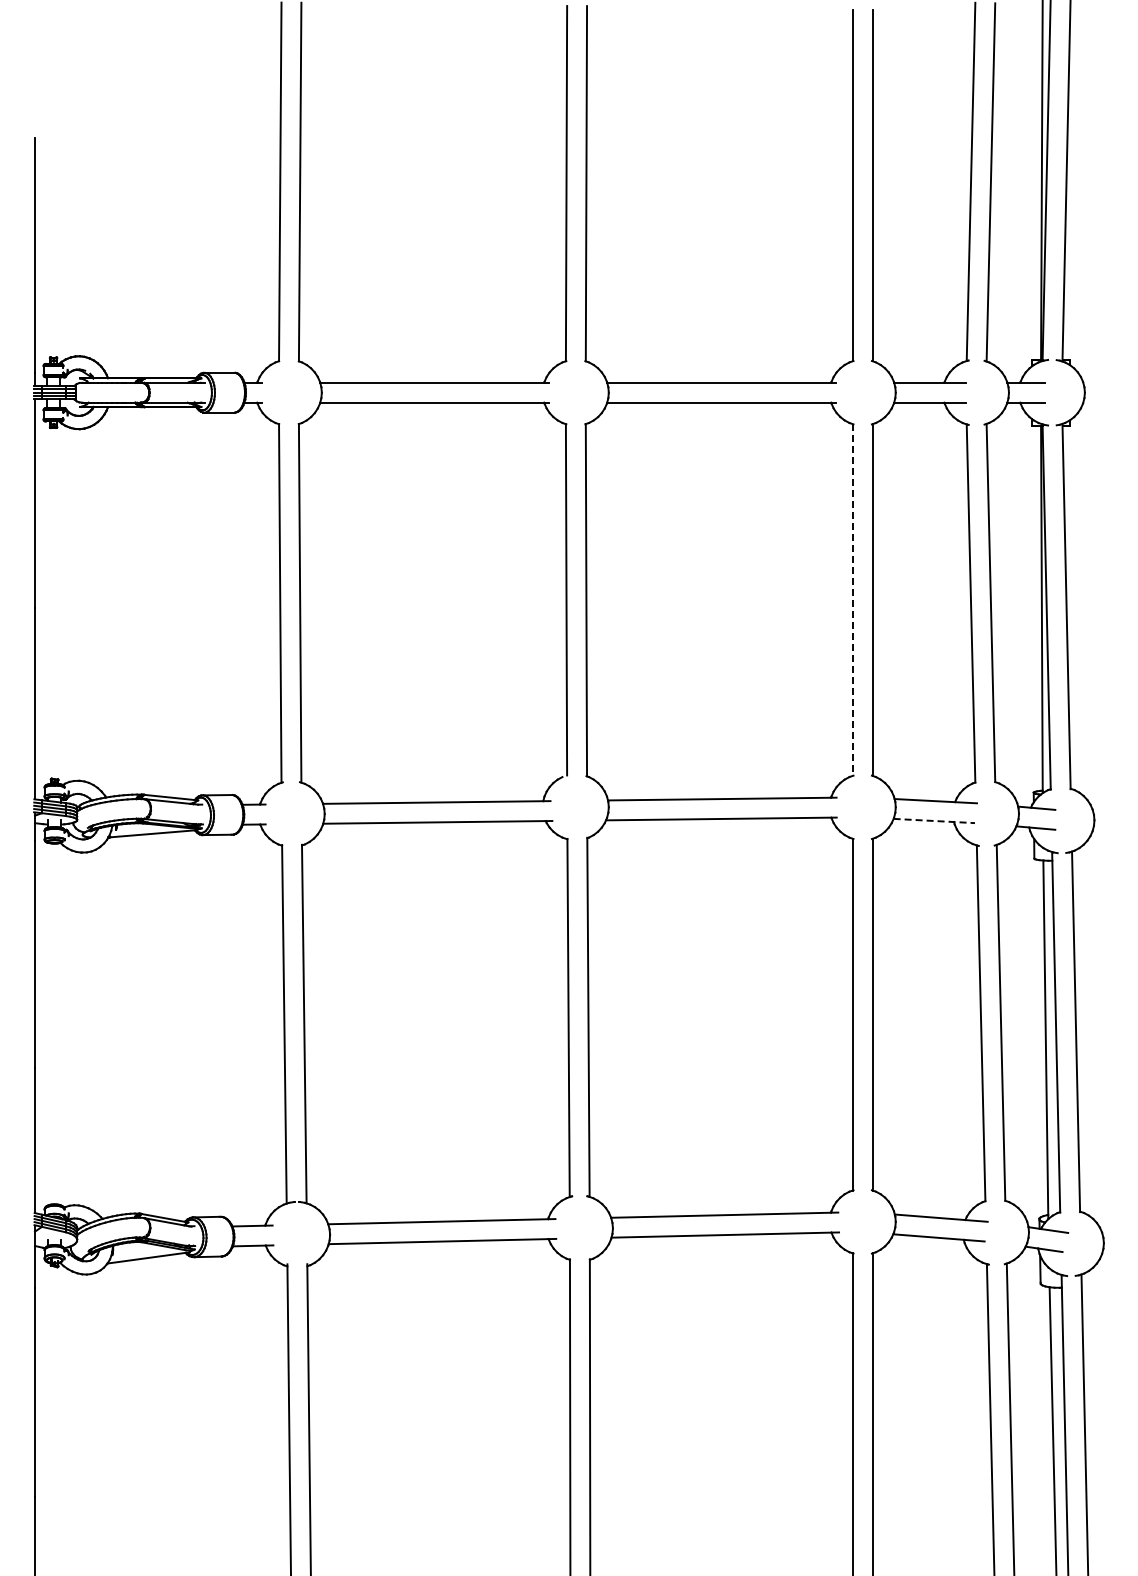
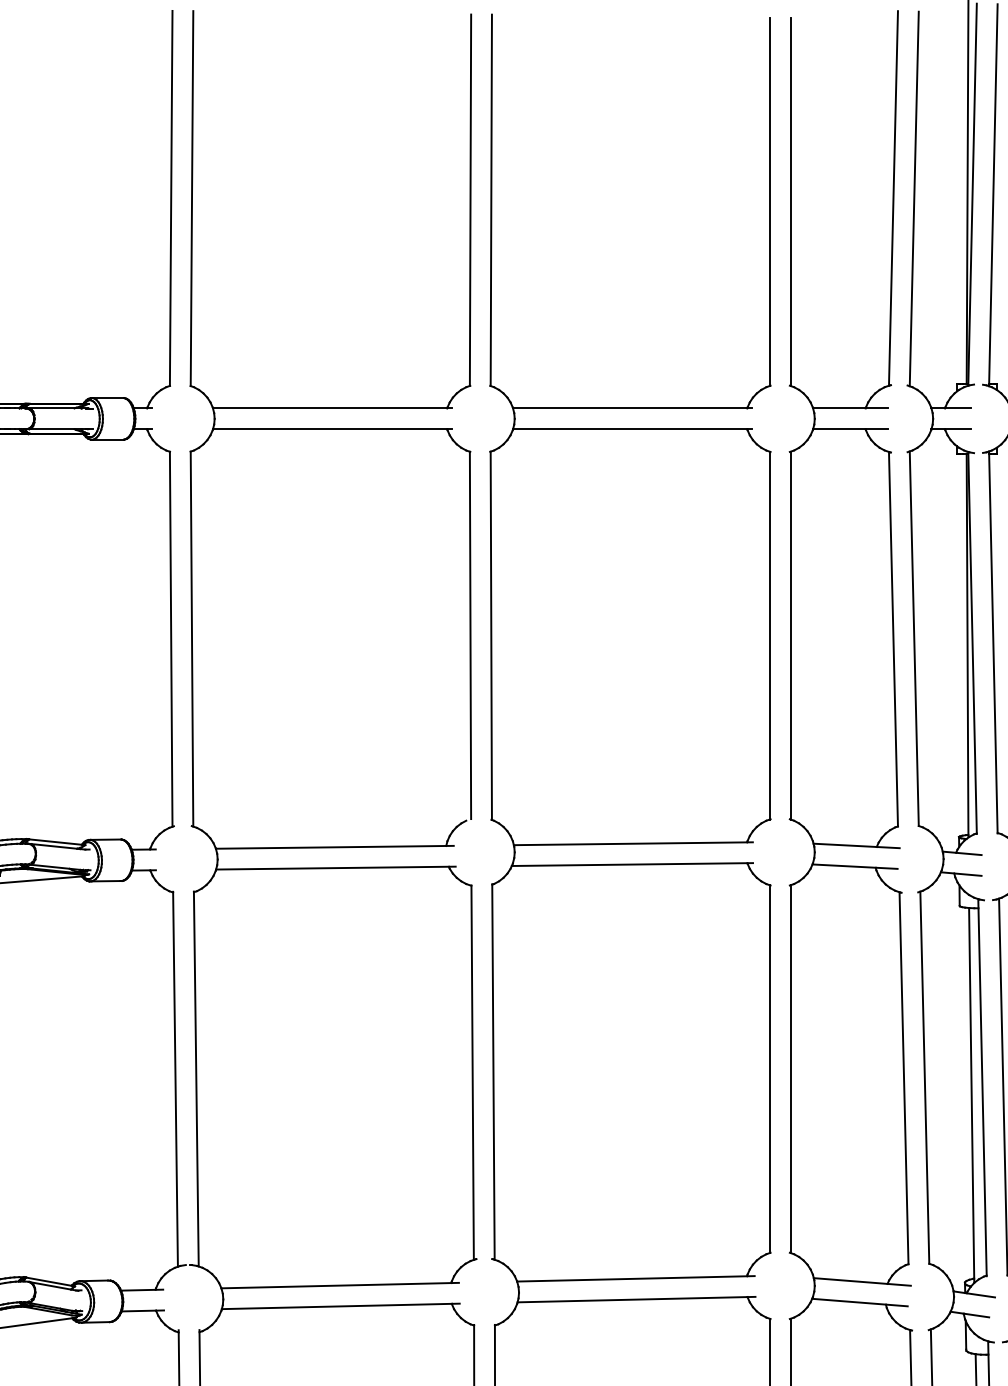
line: (852, 600) -> (769, 636), dashed -> solid
line: (934, 821) -> (855, 867), dashed -> solid

